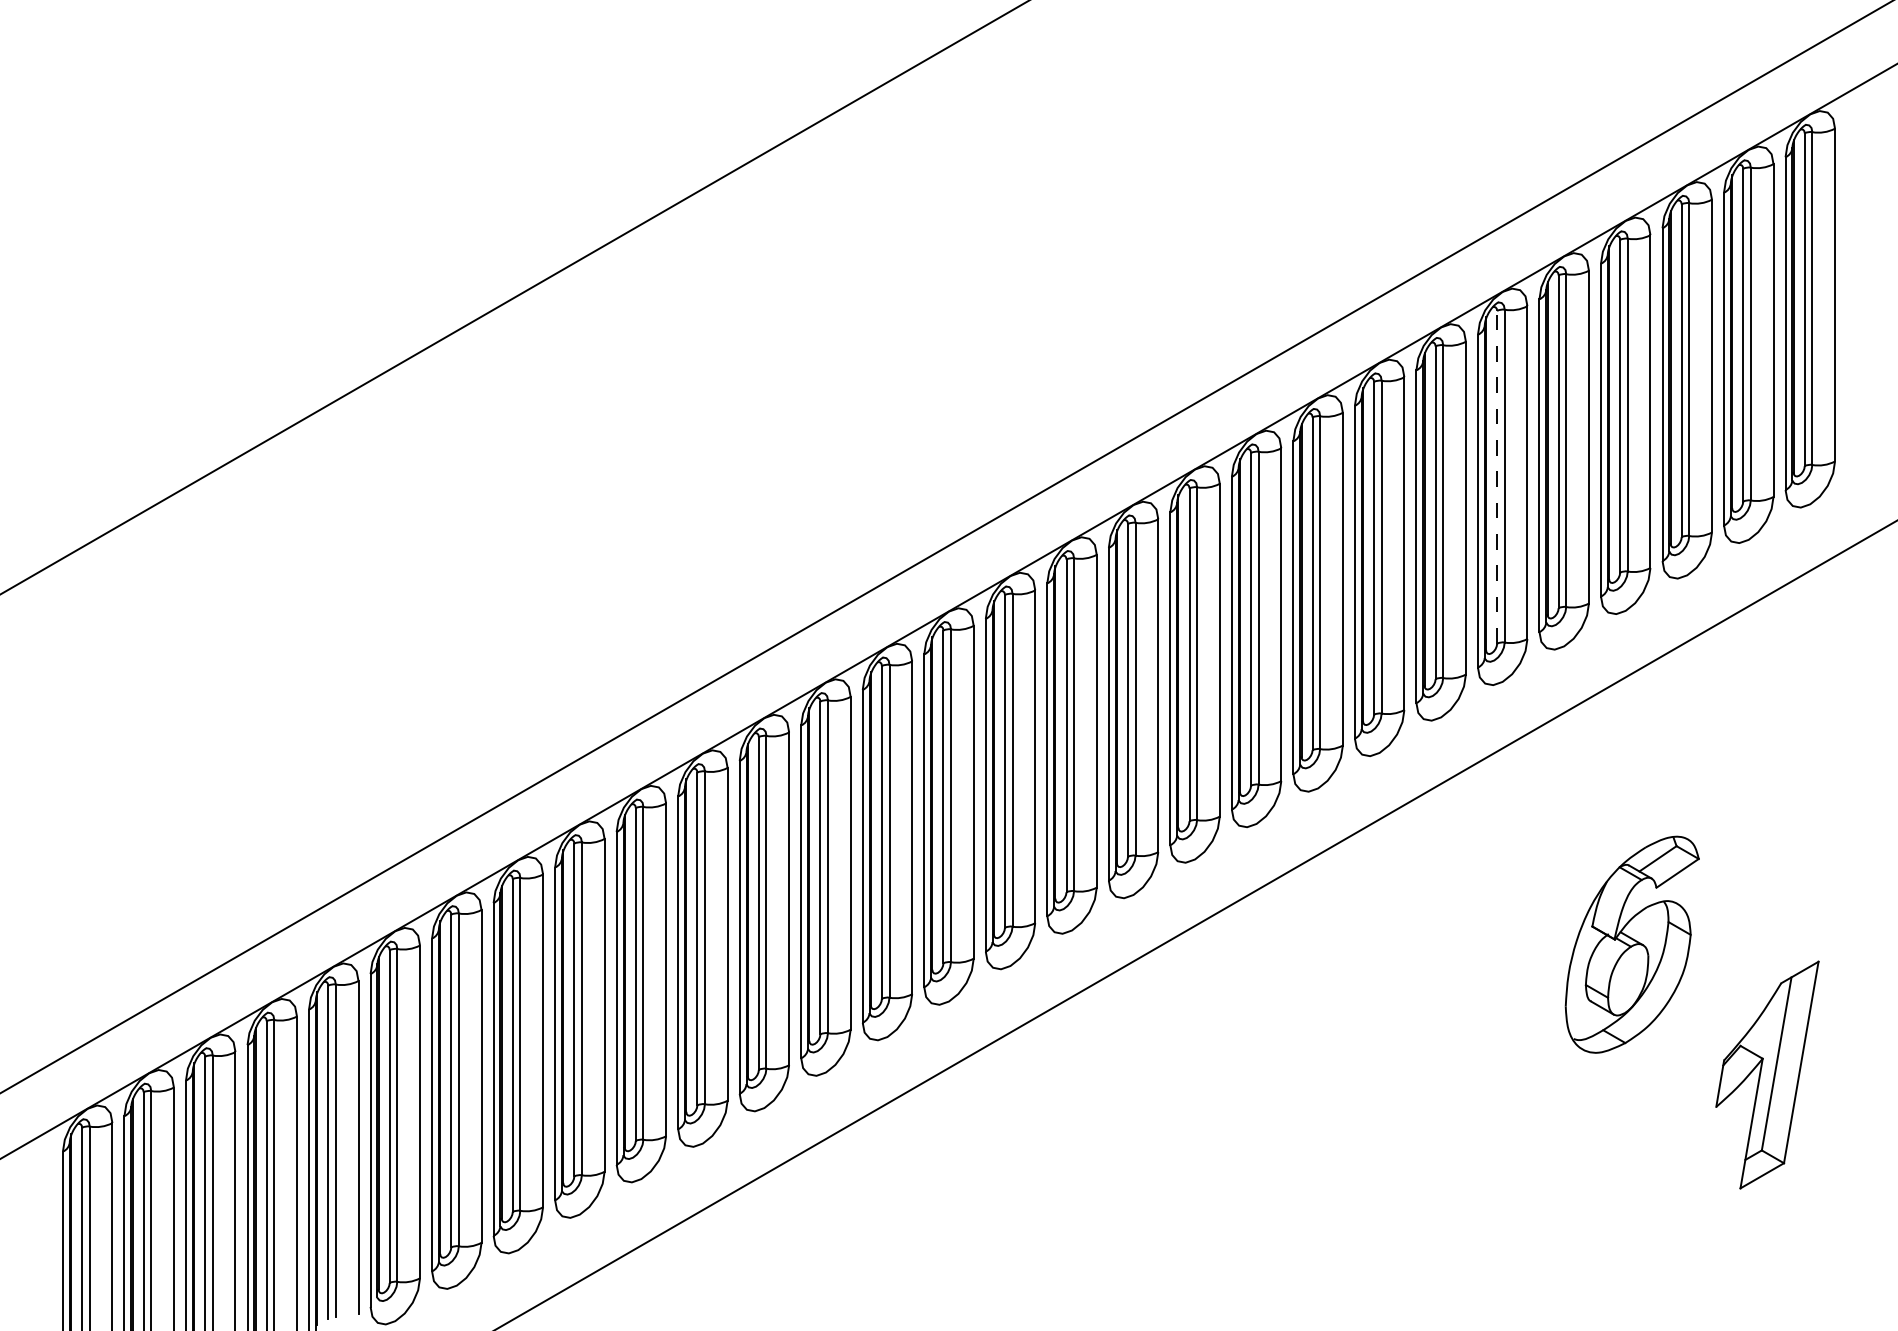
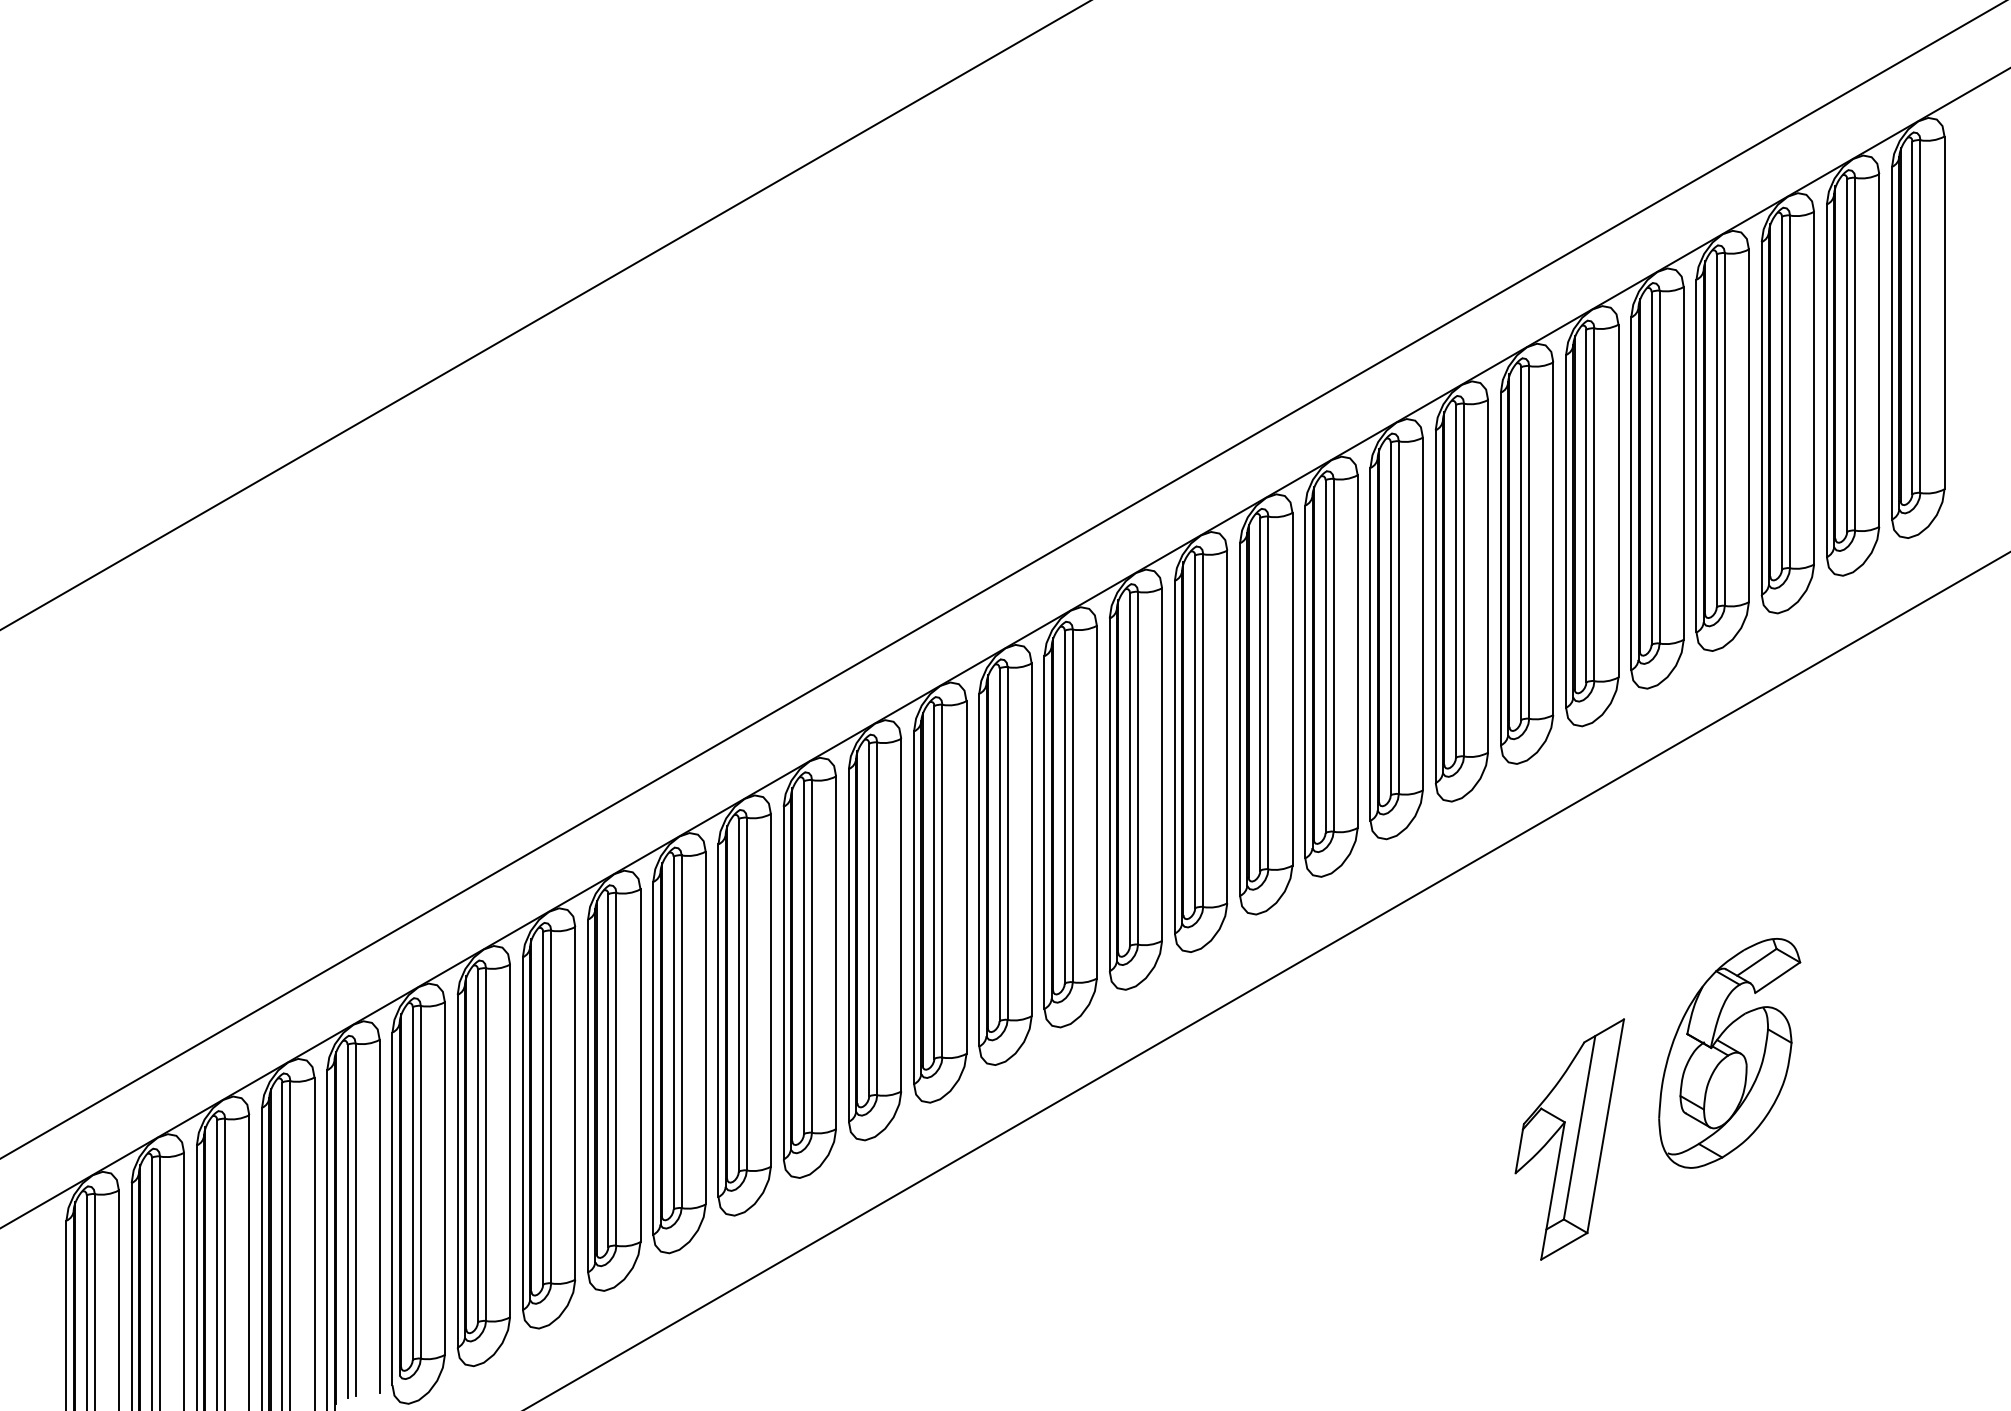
line: (1497, 476) -> (1586, 505), dashed -> solid
part: (1631, 944) -> (1728, 1053), moved
part: (1767, 1074) -> (1569, 1138), moved

